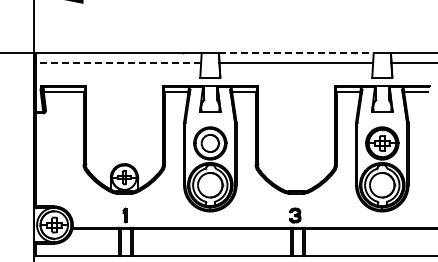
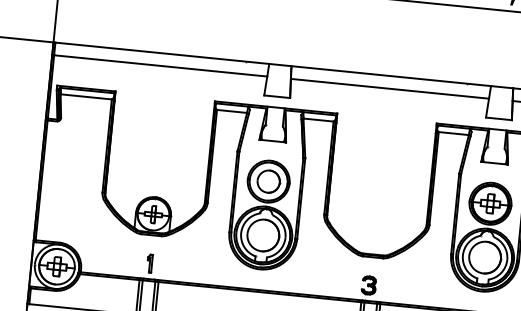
line: (296, 53) -> (391, 76), dashed -> solid
line: (118, 62) -> (160, 65), dashed -> solid

